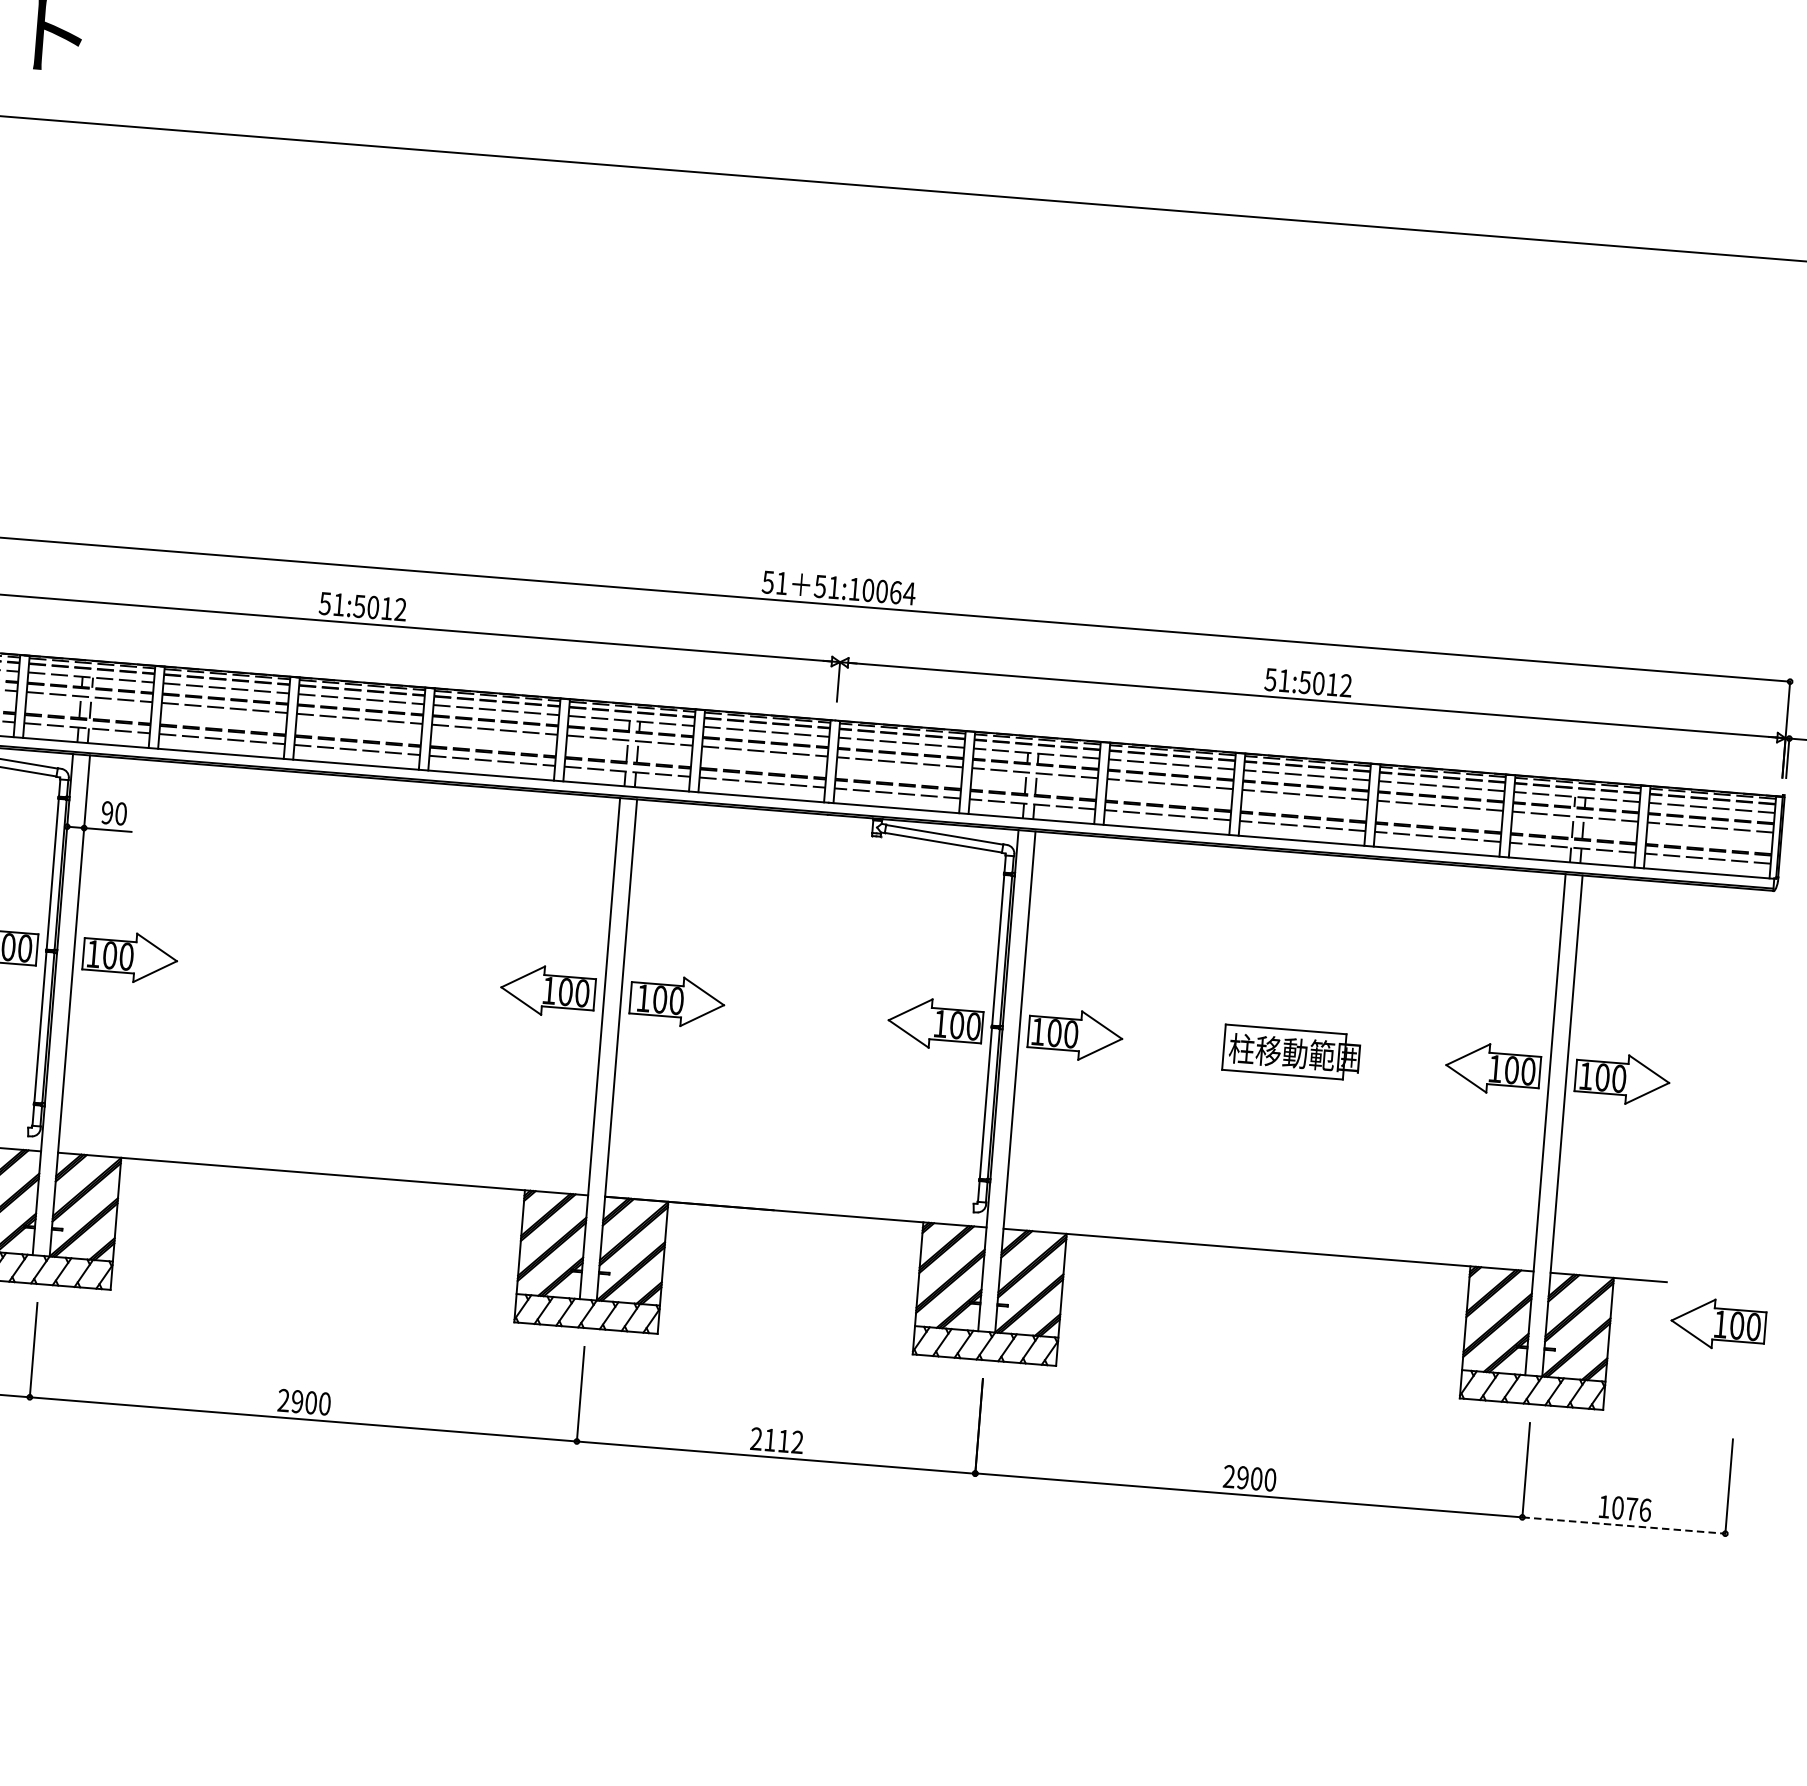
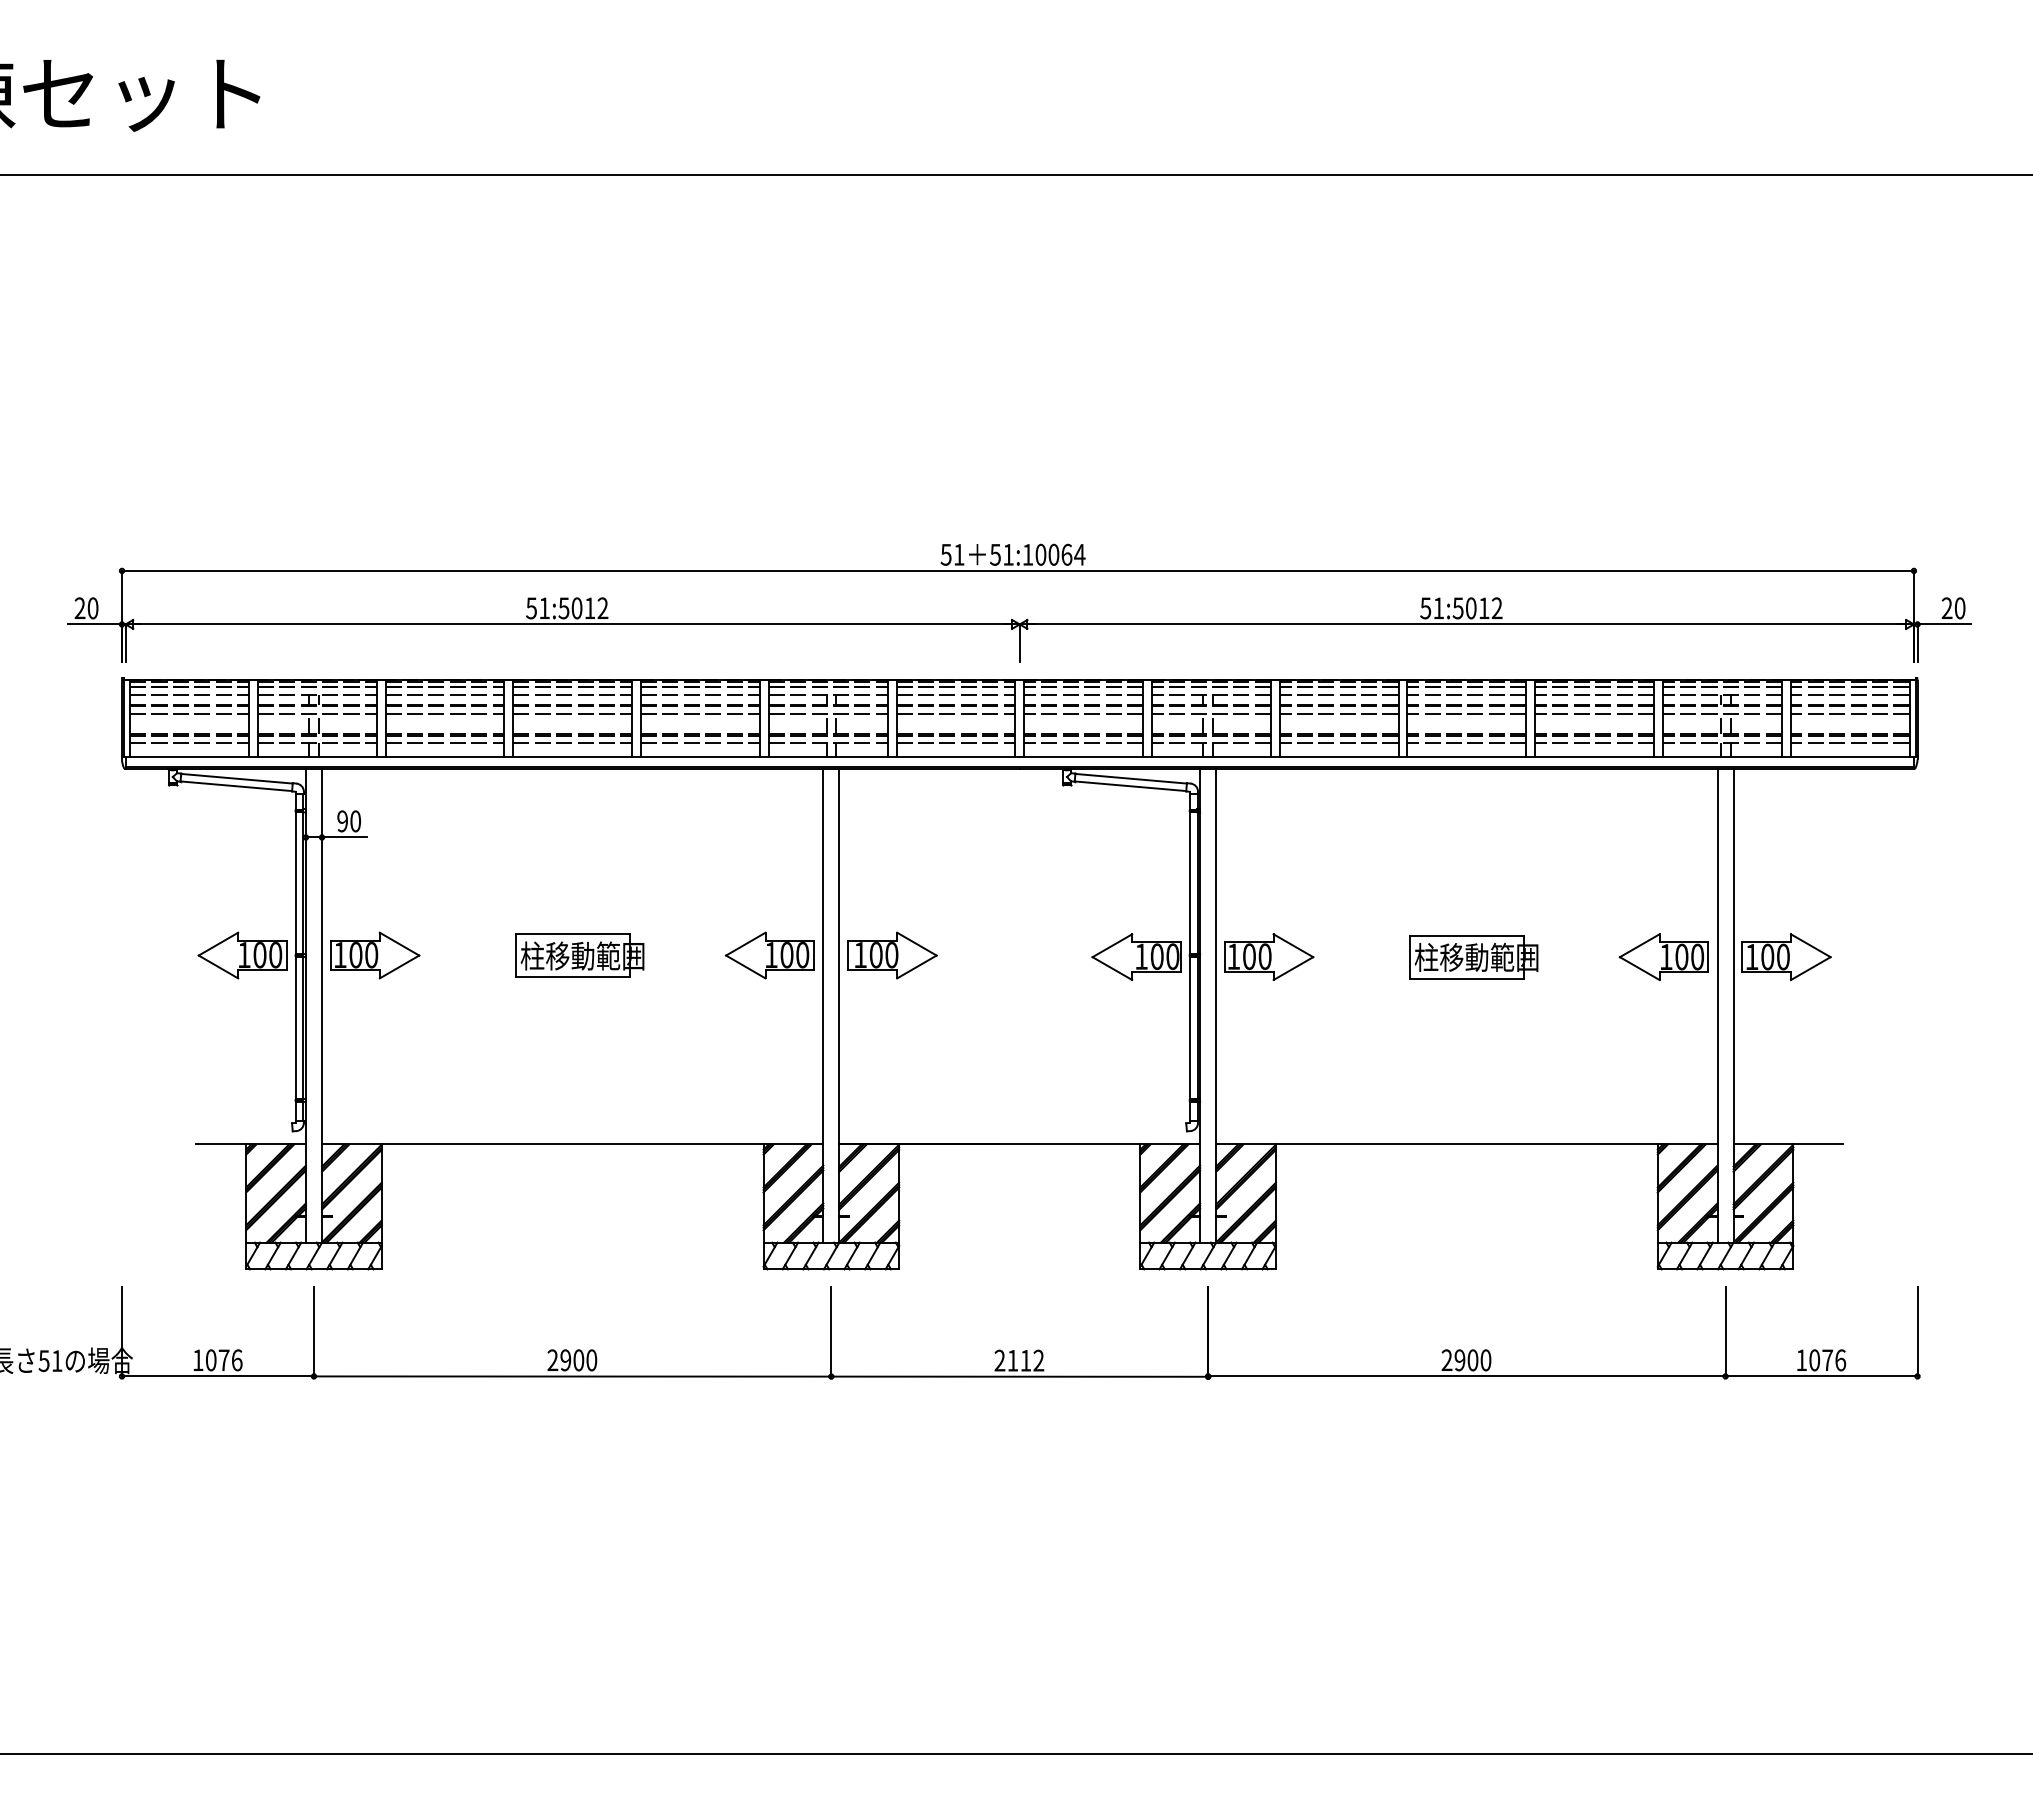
part: (346, 974) -> (579, 955), added
part: (1717, 1323) -> (1894, 1179), removed
line: (1623, 1525) -> (1821, 1376), dashed -> solid

